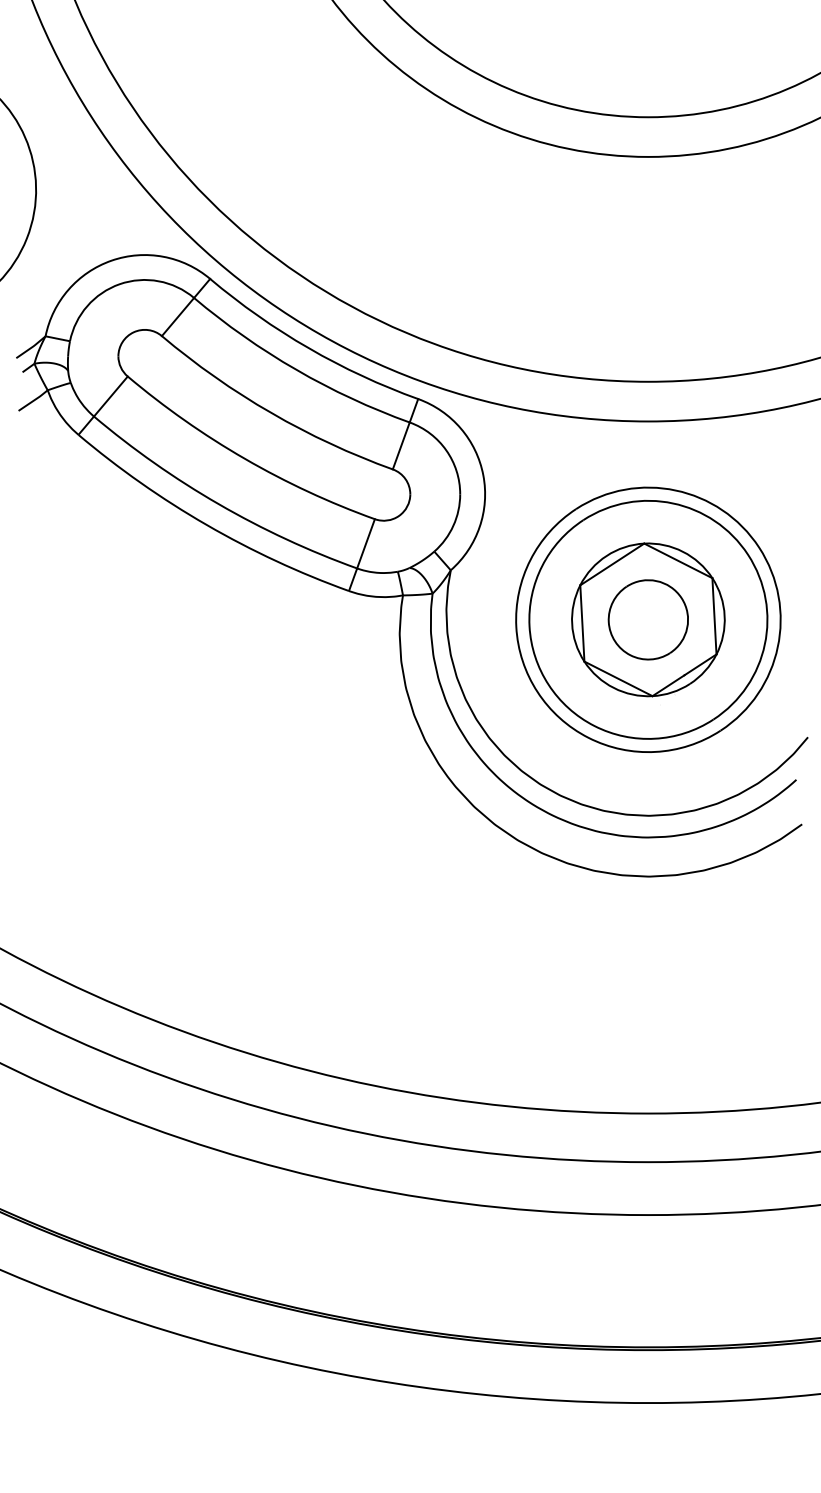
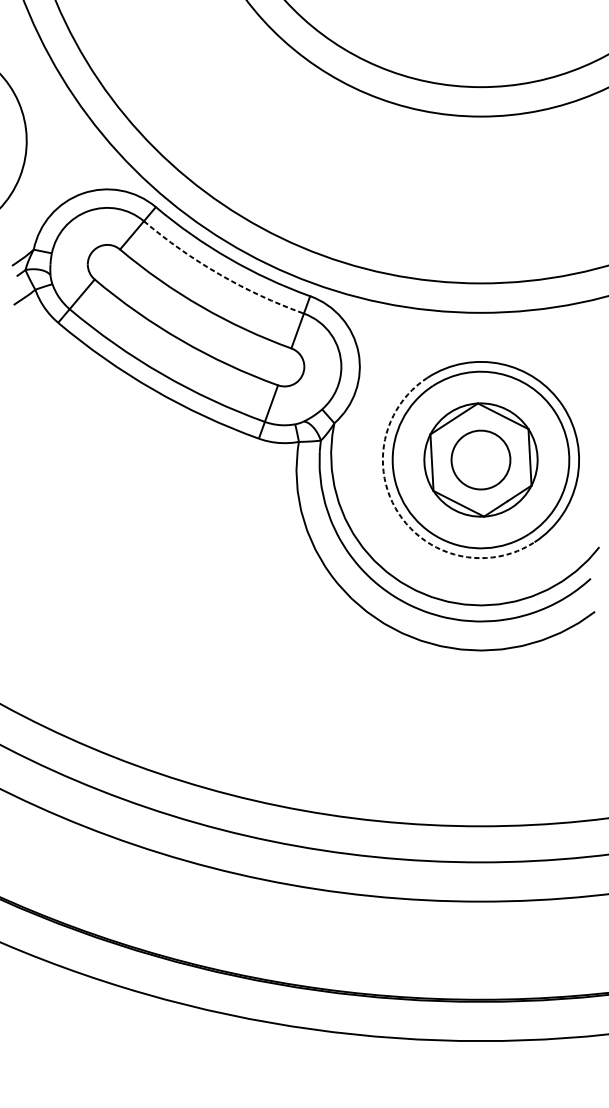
arc: (296, 369) -> (219, 274), solid -> dashed
arc: (537, 692) -> (398, 513), solid -> dashed

